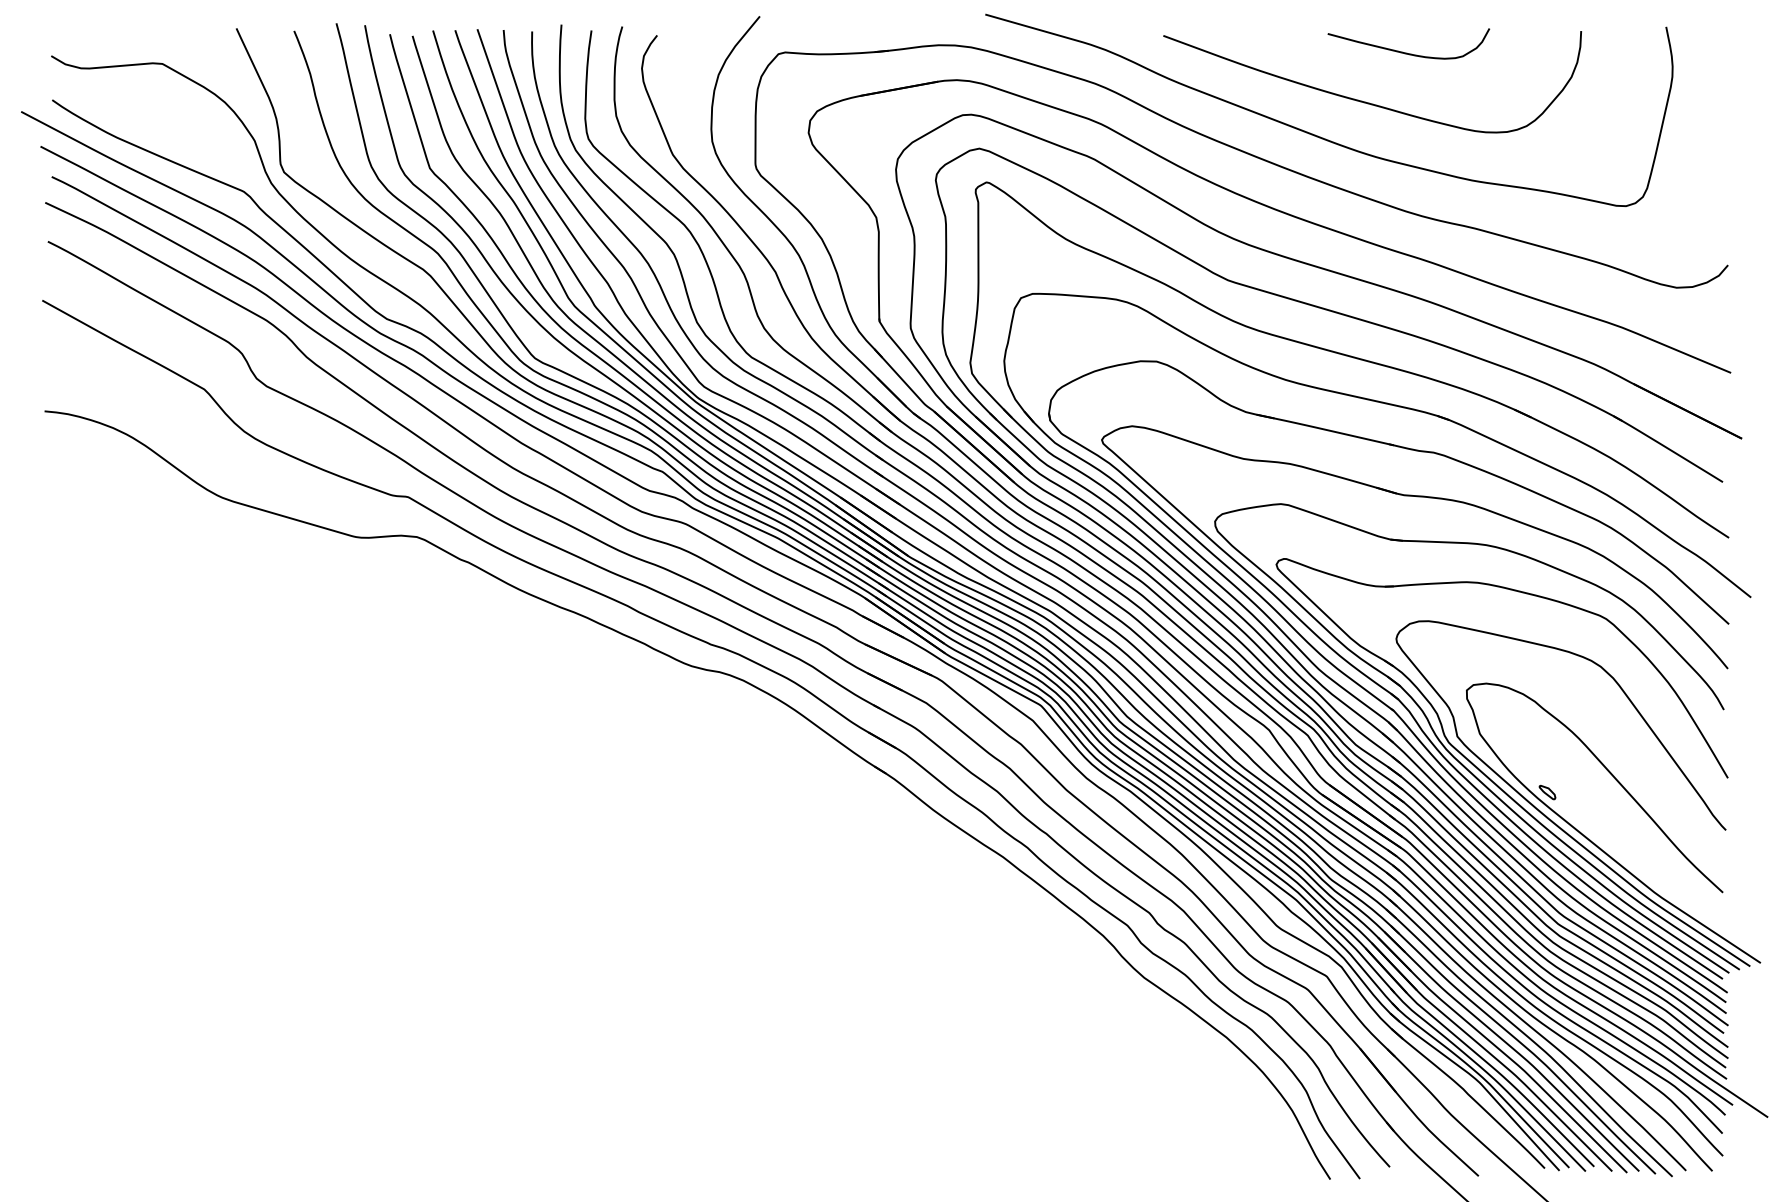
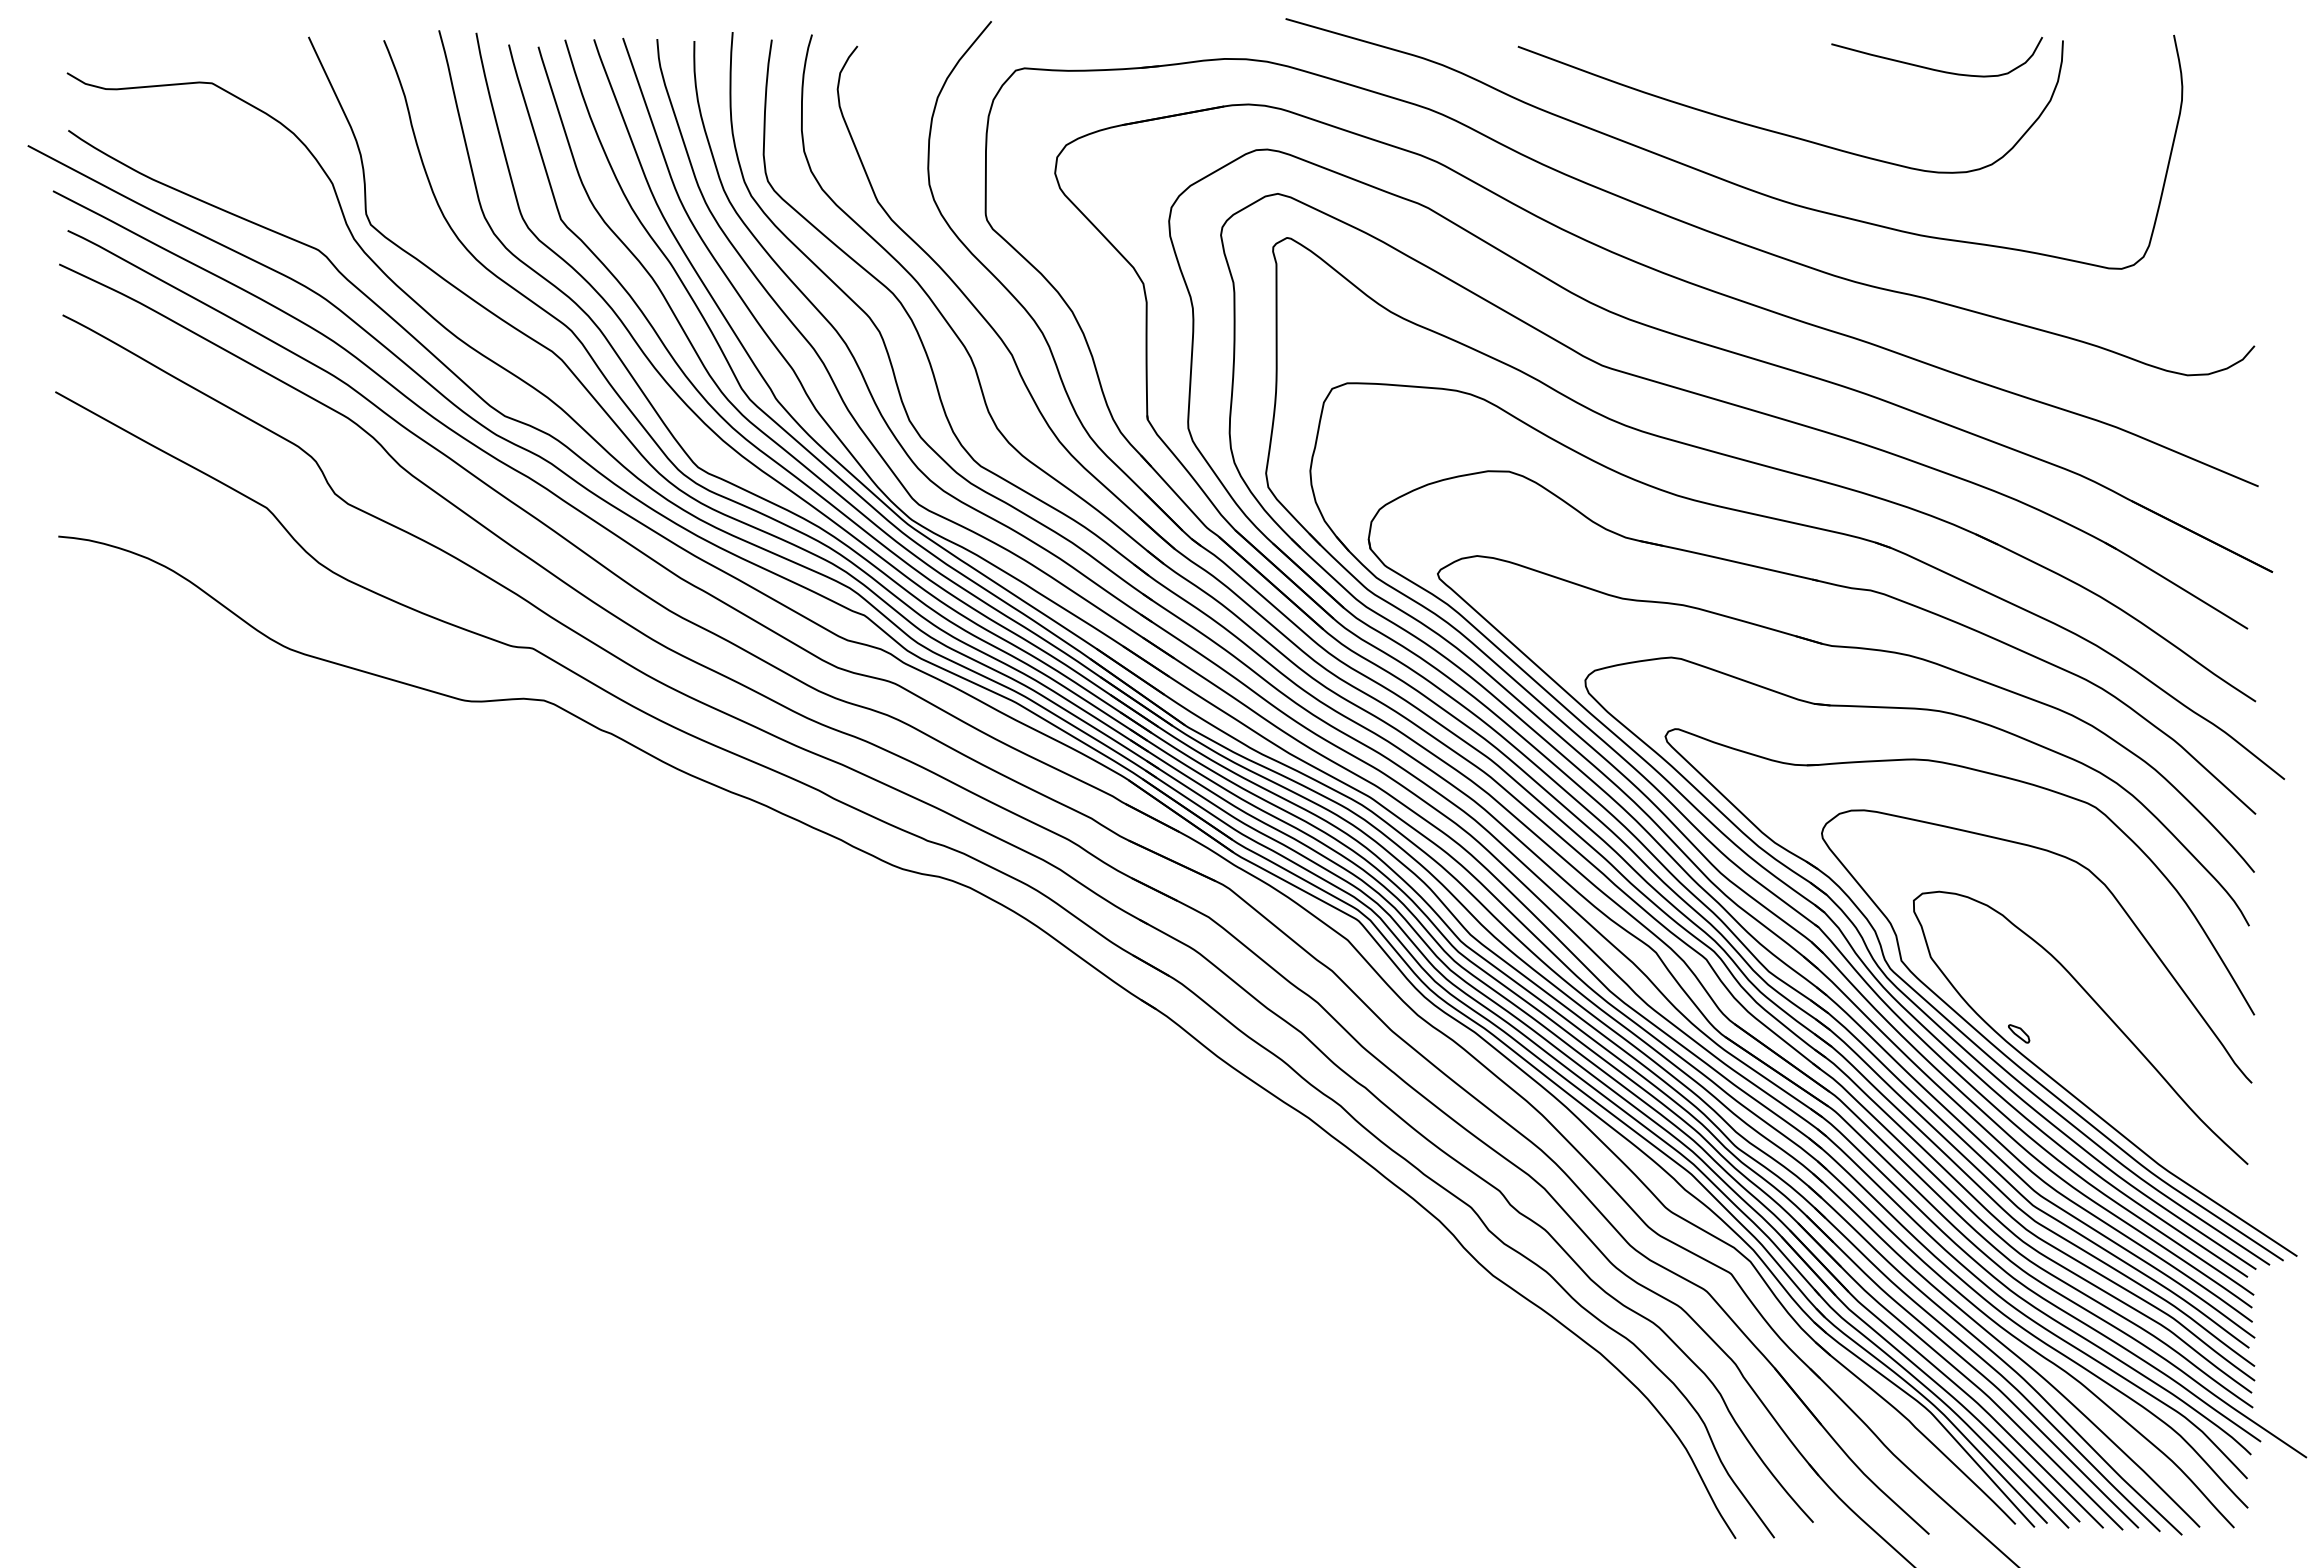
curve: (1406, 52) -> (1933, 68), moved

